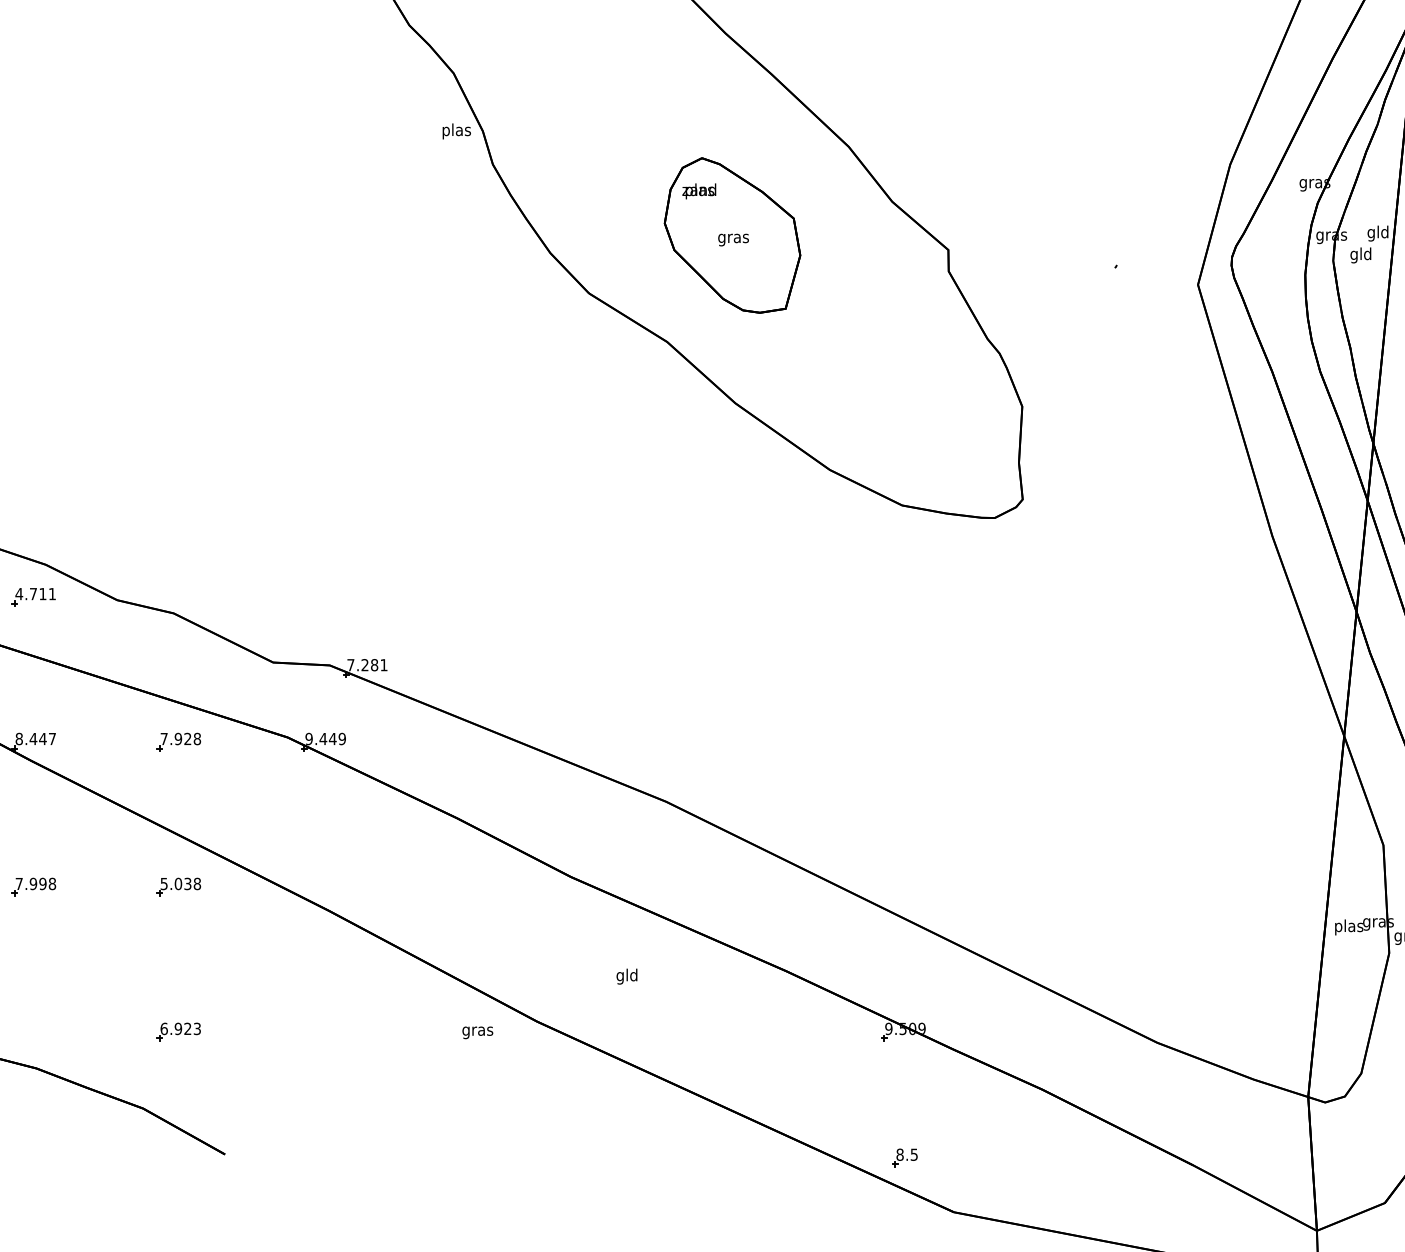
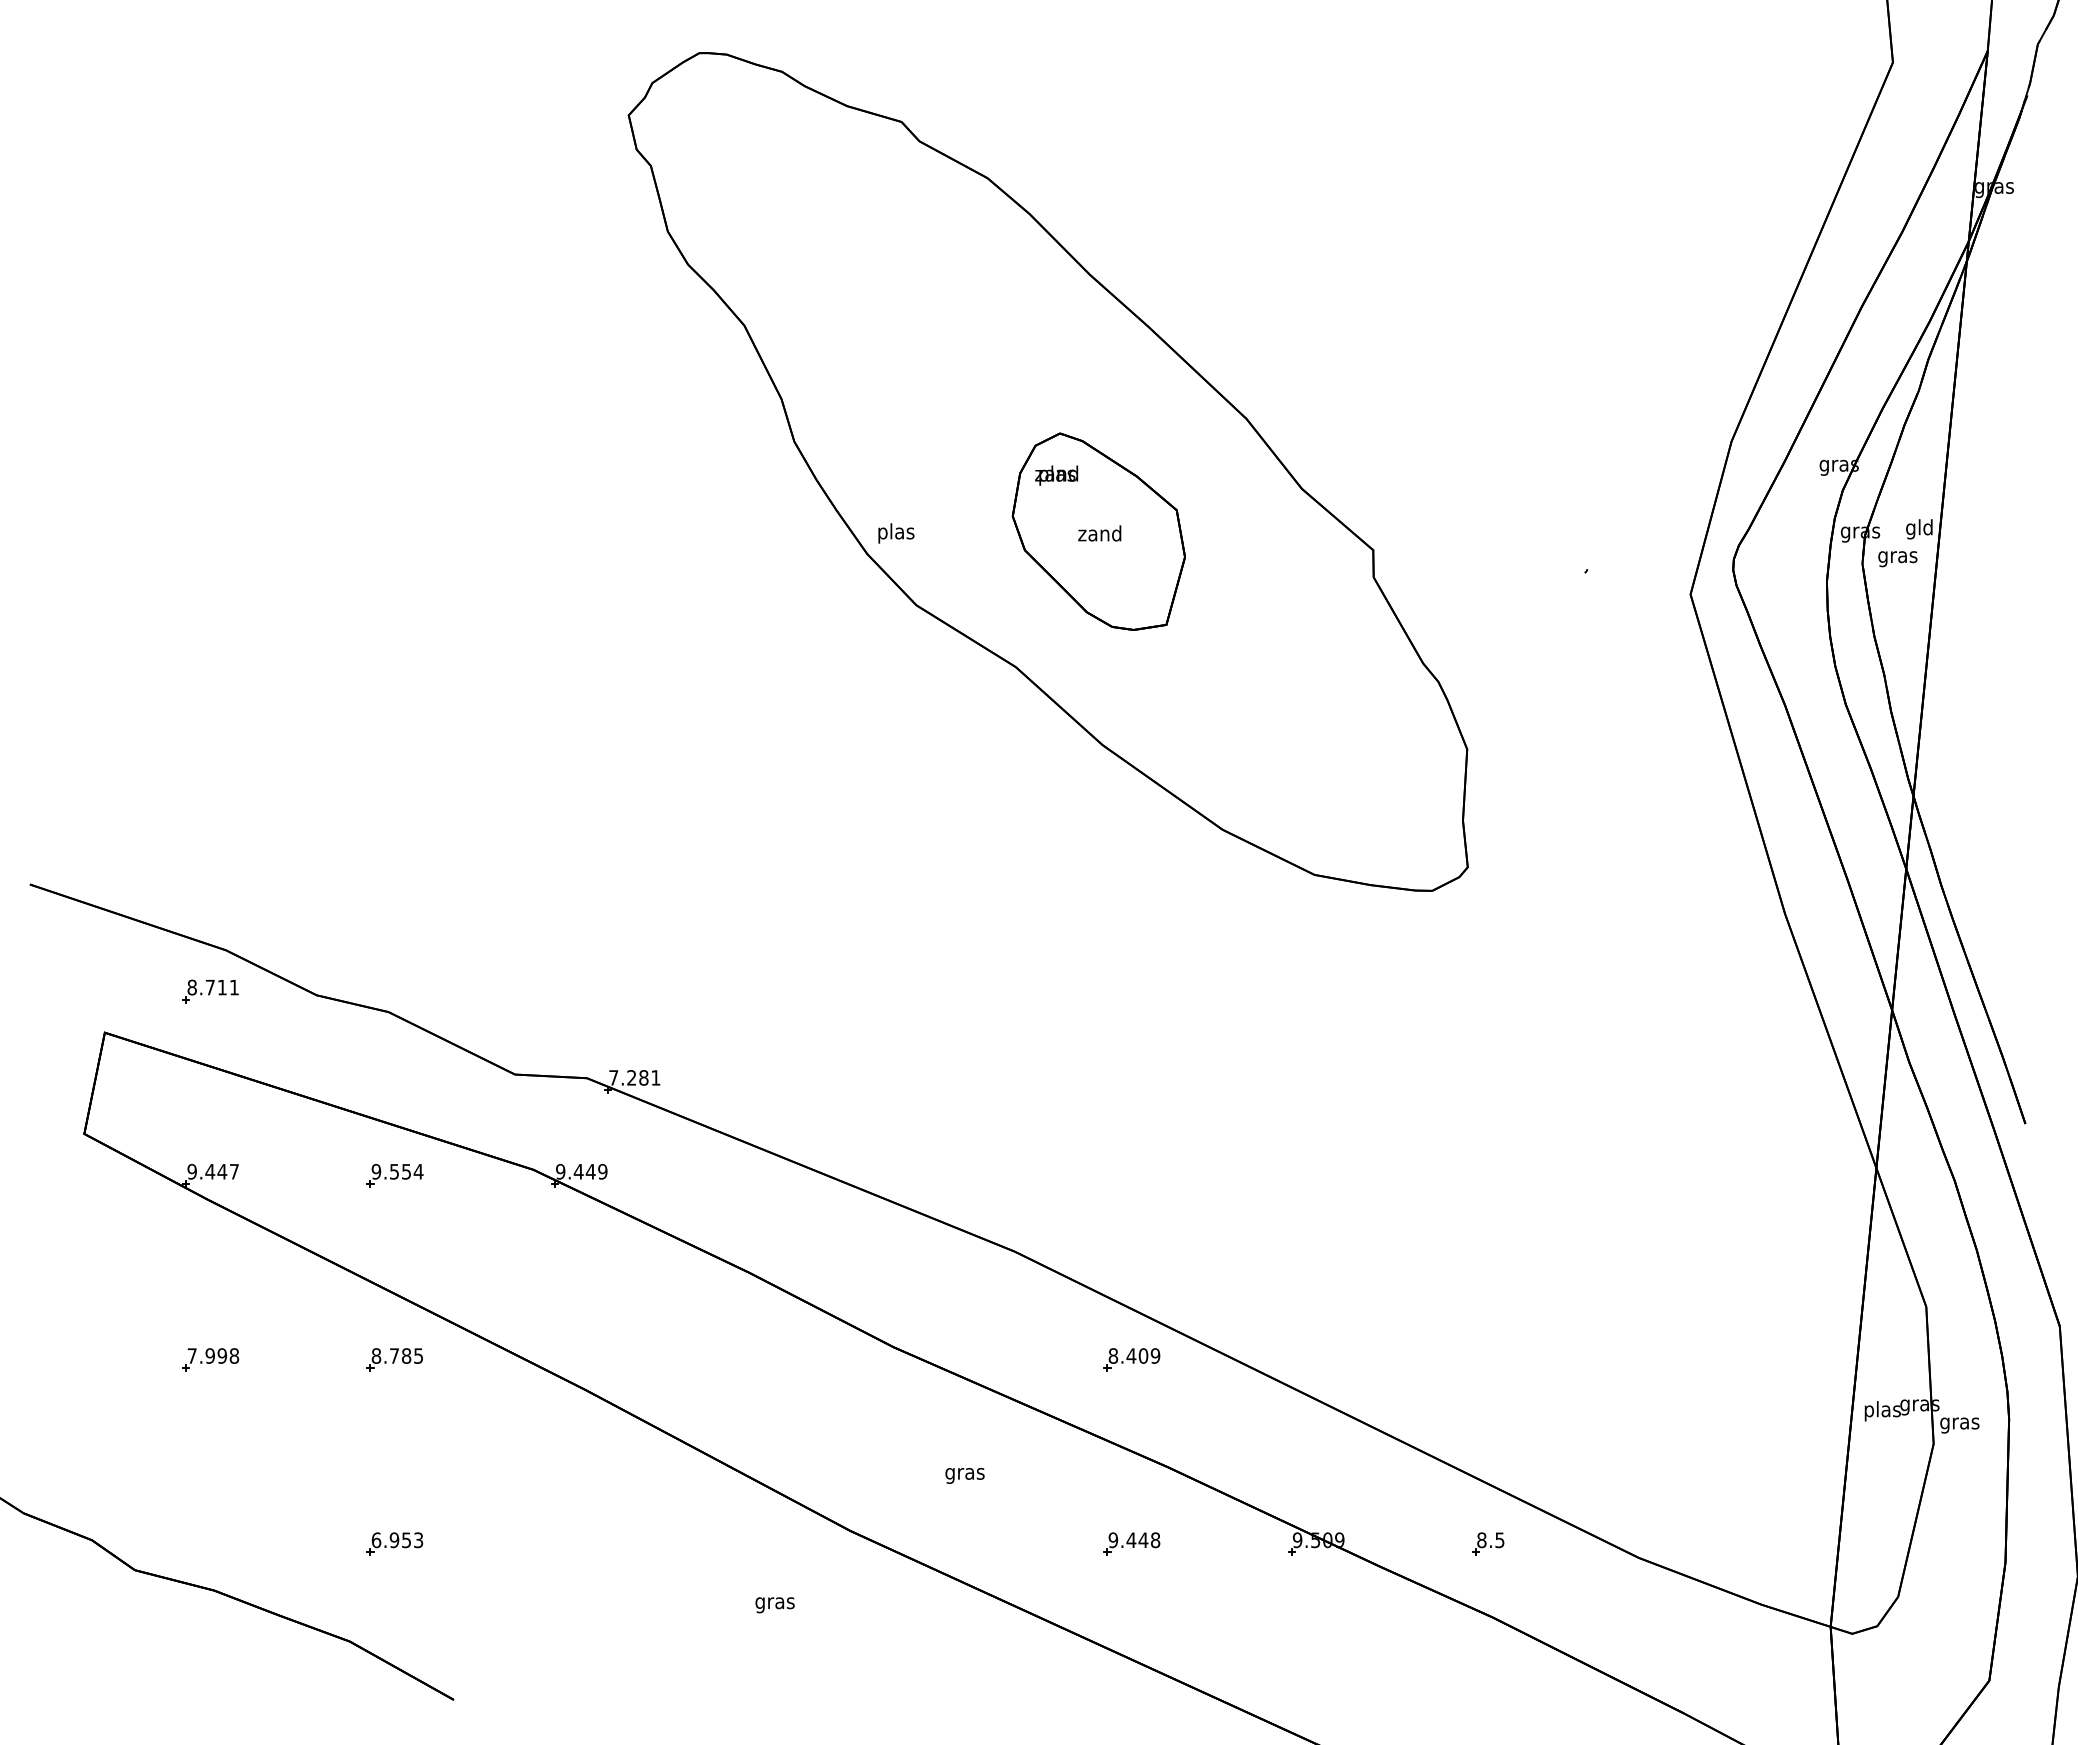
text: (456, 131) -> (896, 533), moved
text: (733, 238) -> (1099, 535), gras -> zand
text: (1360, 255) -> (1897, 557), gld -> gras
text: (19, 594) -> (192, 987), 4.711 -> 8.711
text: (18, 738) -> (191, 1171), 8.447 -> 9.447
text: (180, 738) -> (397, 1171), 7.928 -> 9.554
text: (180, 883) -> (397, 1355), 5.038 -> 8.785
part: (758, 886) -> (1131, 1359), added
text: (626, 976) -> (964, 1473), gld -> gras
text: (187, 1029) -> (406, 1540), 6.923 -> 6.953
part: (758, 1031) -> (1131, 1543), added
text: (477, 1033) -> (774, 1605), moved
part: (905, 1157) -> (1488, 1543), moved

